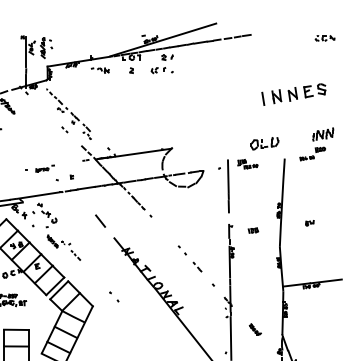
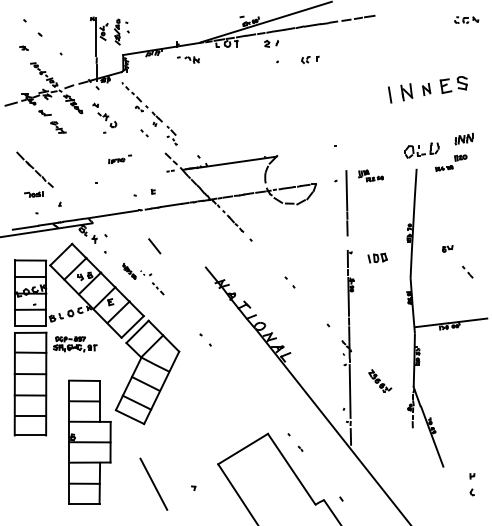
part: (131, 70) -> (226, 59), removed
part: (158, 70) -> (310, 59), moved
part: (292, 94) -> (426, 89), size x0.7
part: (323, 134) -> (464, 138), size x0.7
part: (264, 143) -> (421, 150), moved
part: (44, 168) -> (119, 159), moved
part: (47, 214) -> (104, 117), moved
line: (100, 221) -> (154, 246), moved
part: (253, 230) -> (377, 257), size x1.6
part: (197, 266) -> (467, 271), moved
part: (255, 328) -> (380, 379), size x1.6

